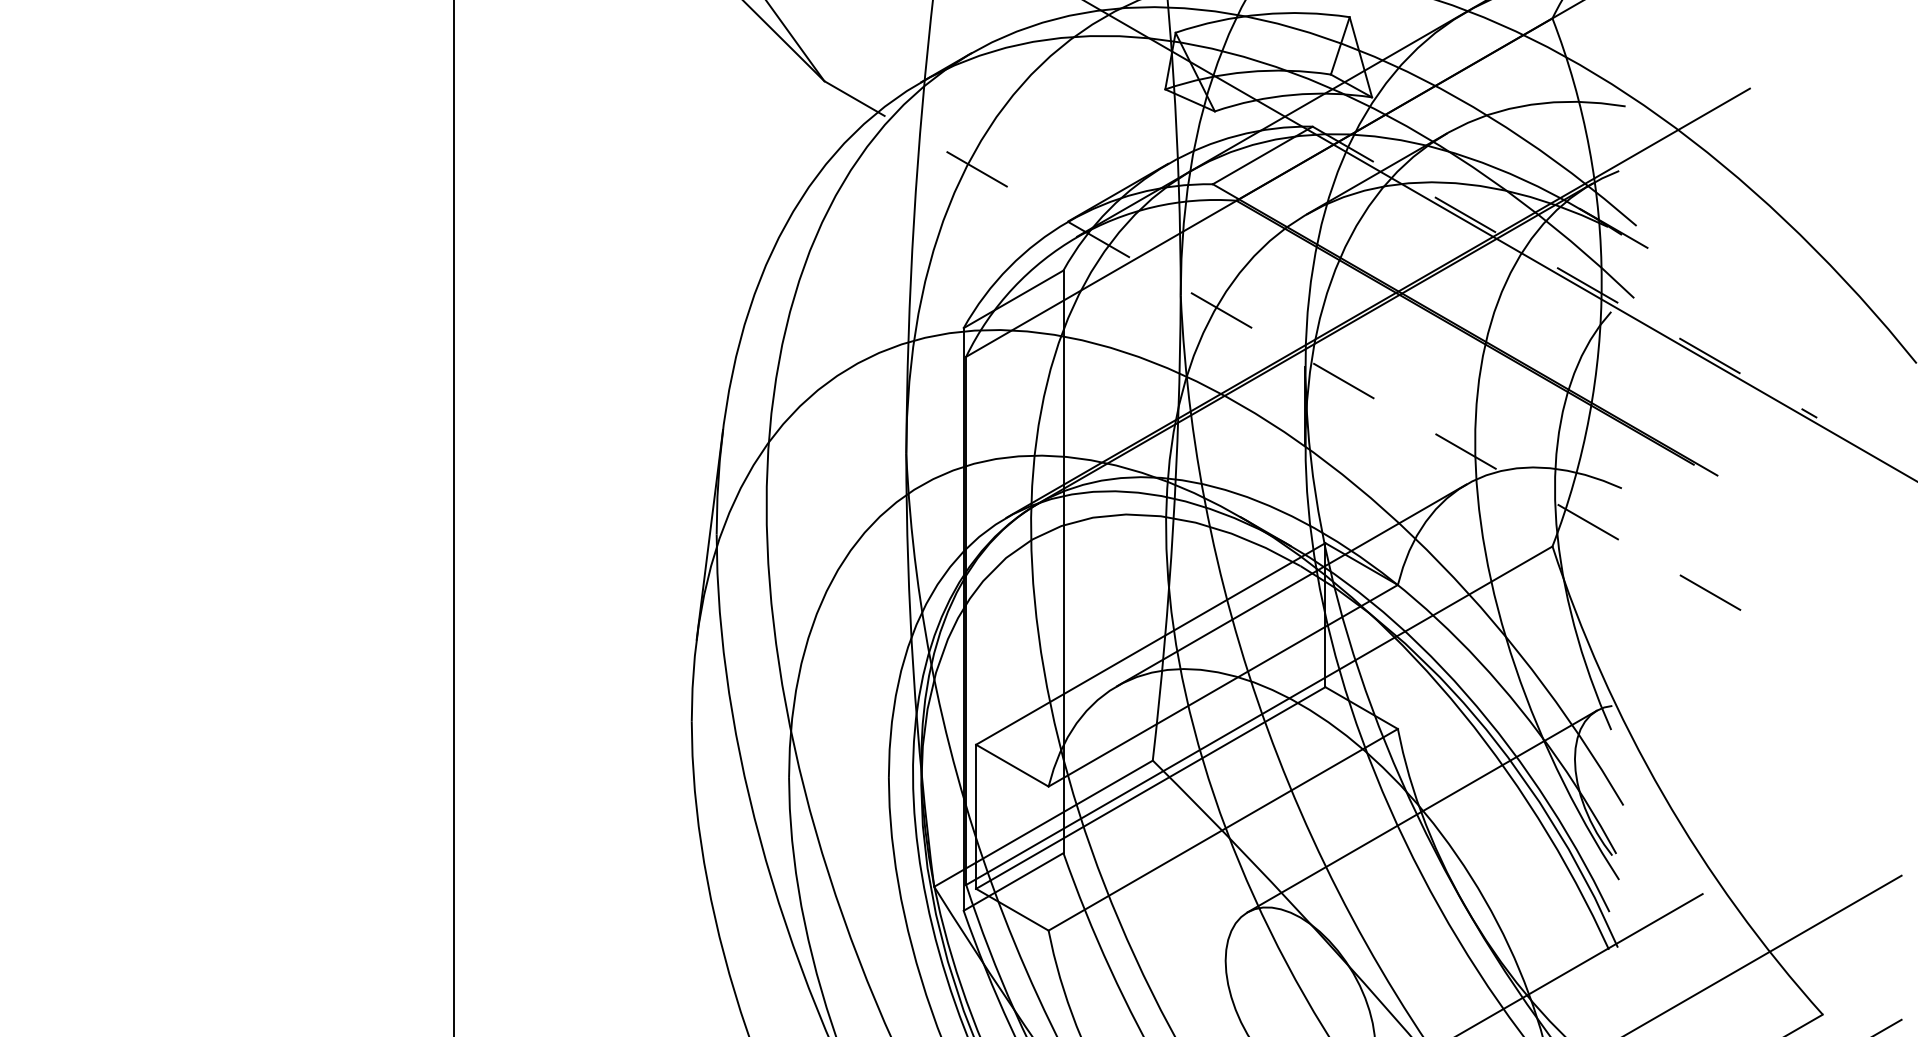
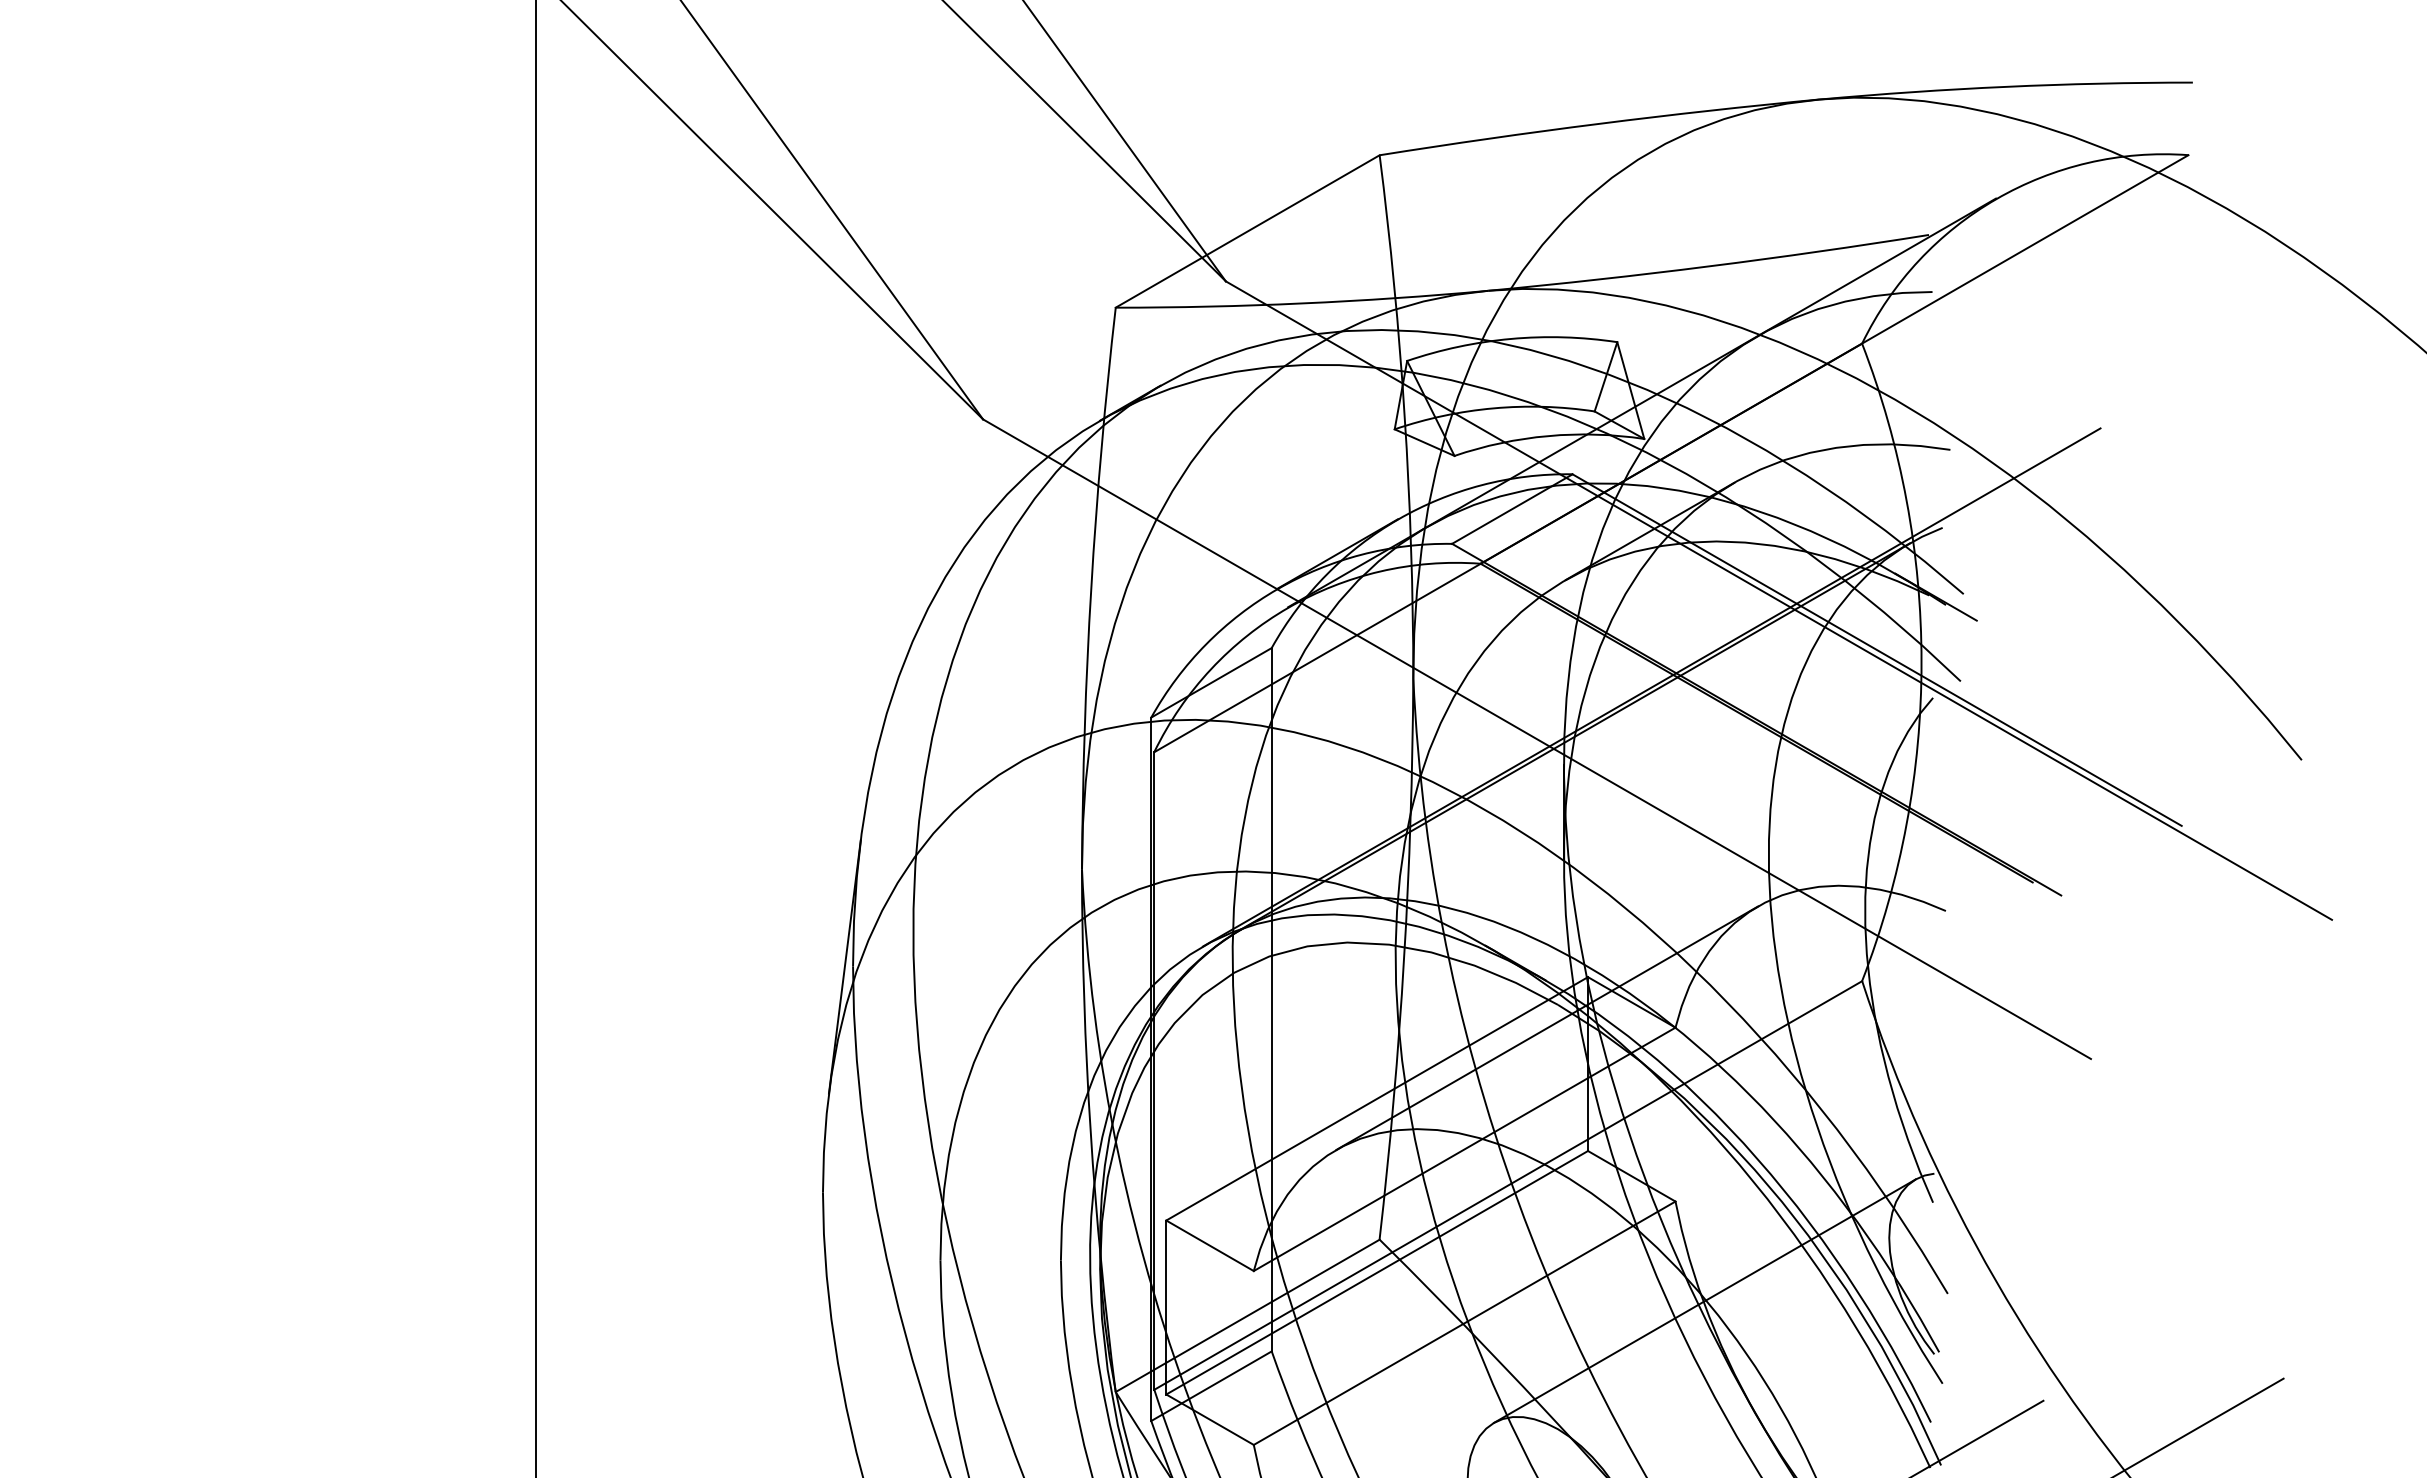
line: (1565, 272) -> (1877, 650), dashed -> solid
line: (1283, 346) -> (1537, 739), dashed -> solid

